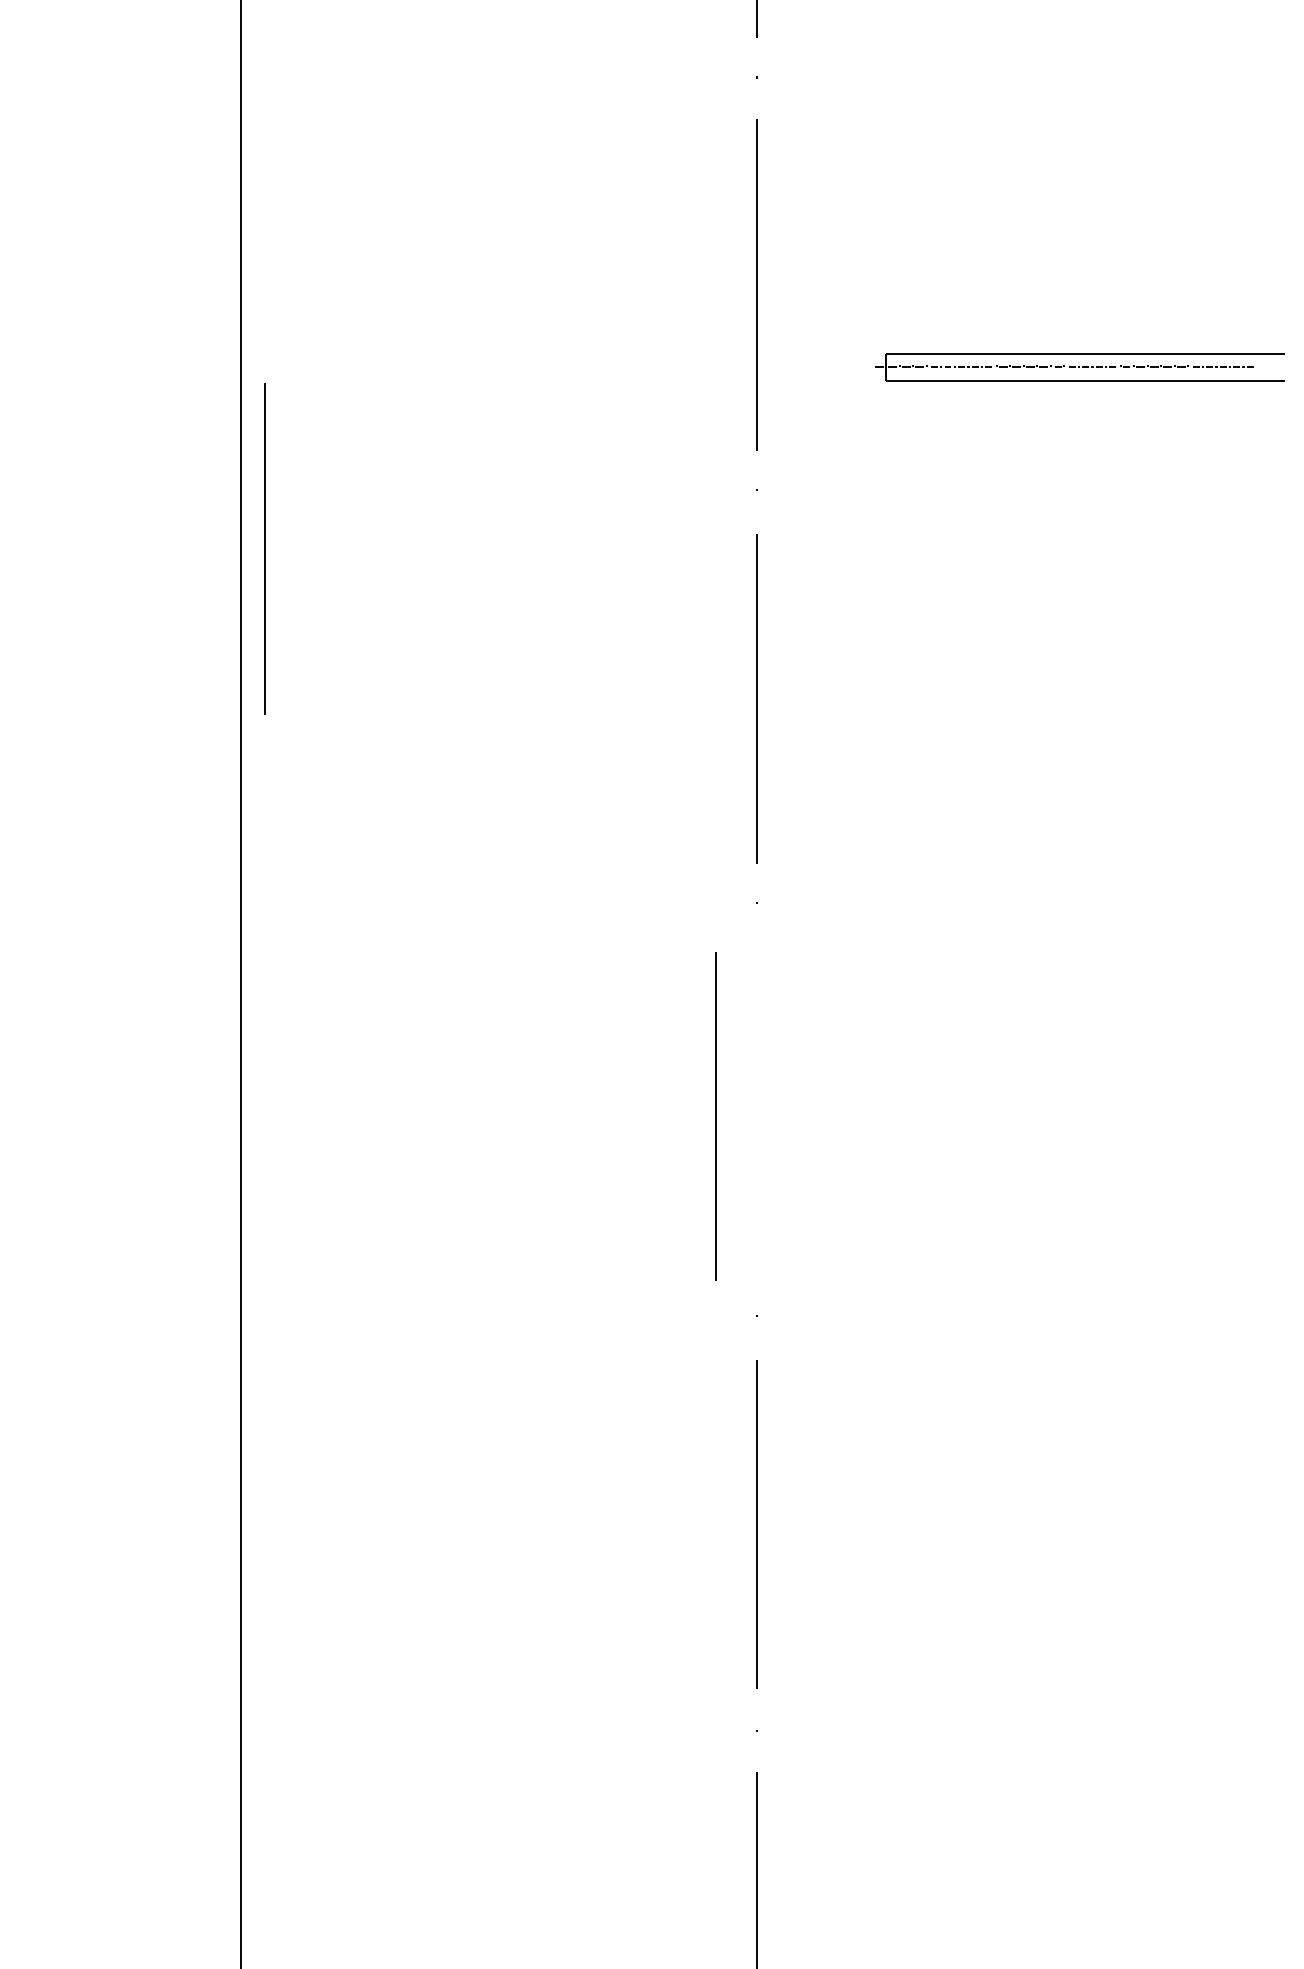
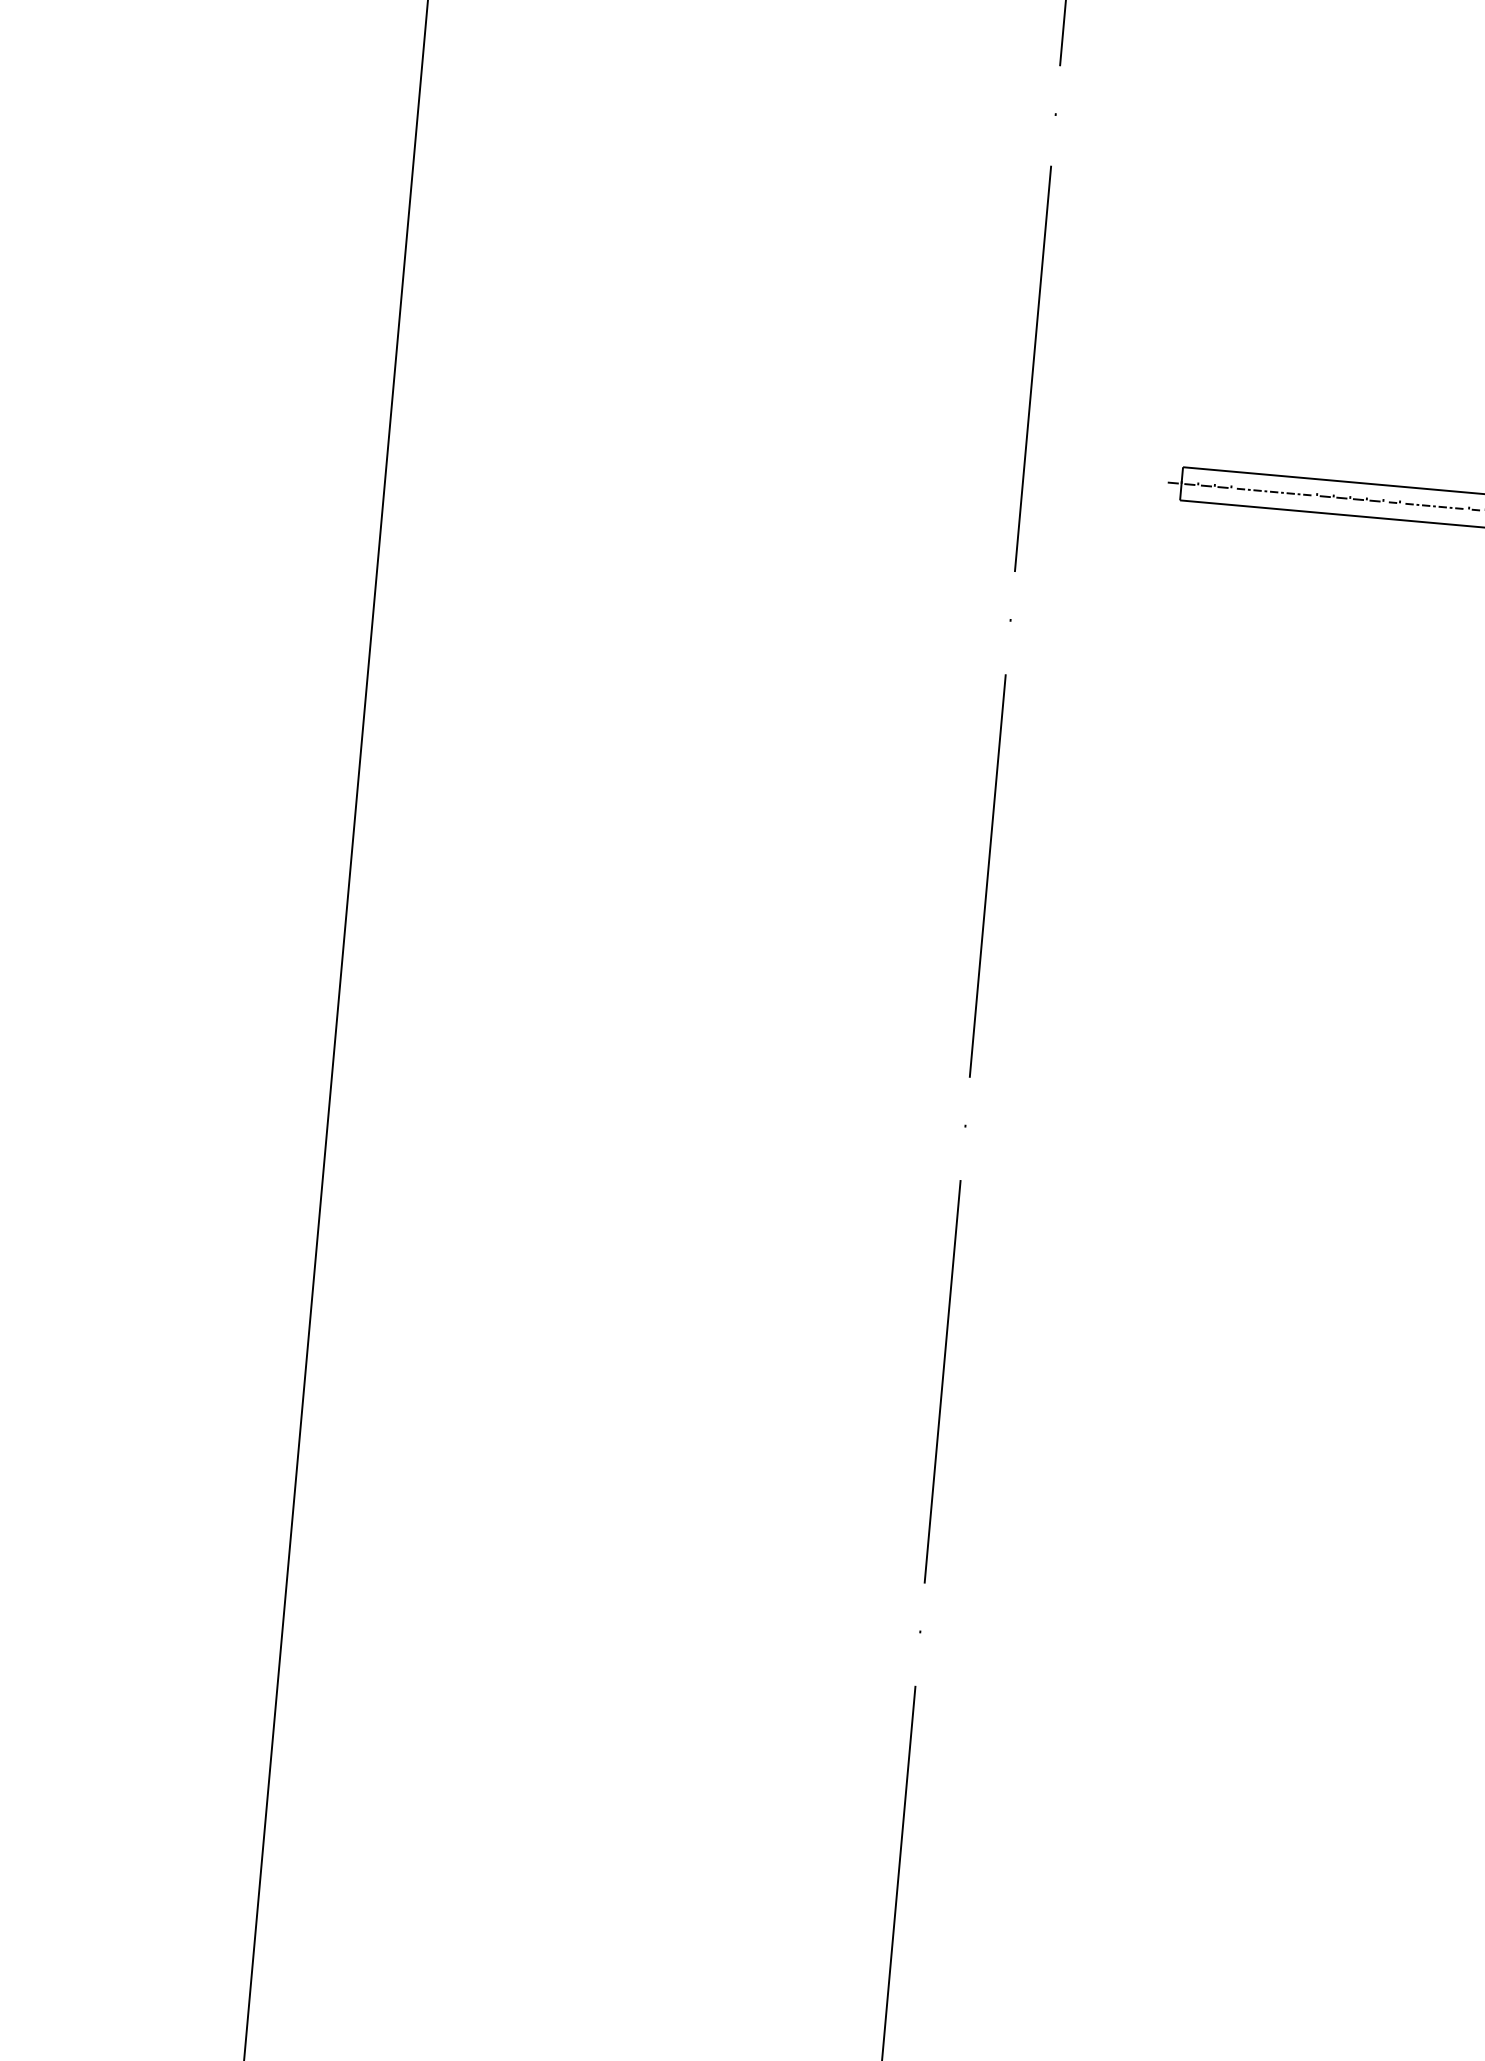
line: (264, 548) -> (400, 637), removed
line: (715, 1116) -> (941, 1381), moved

